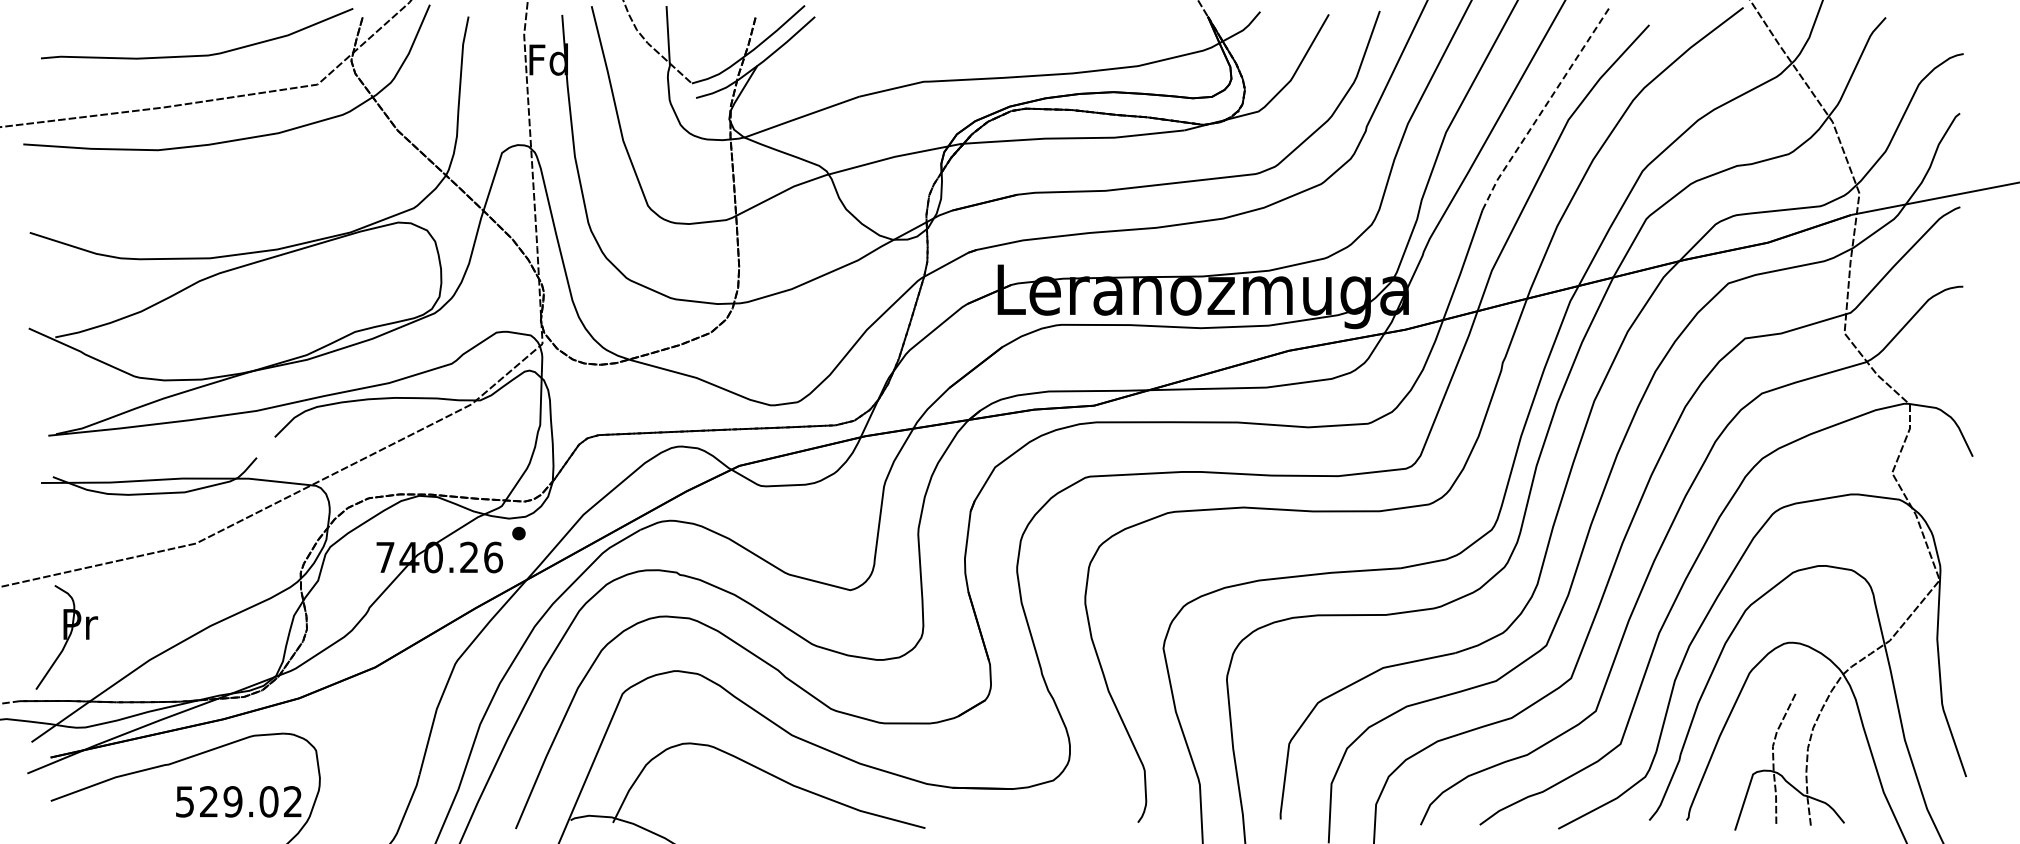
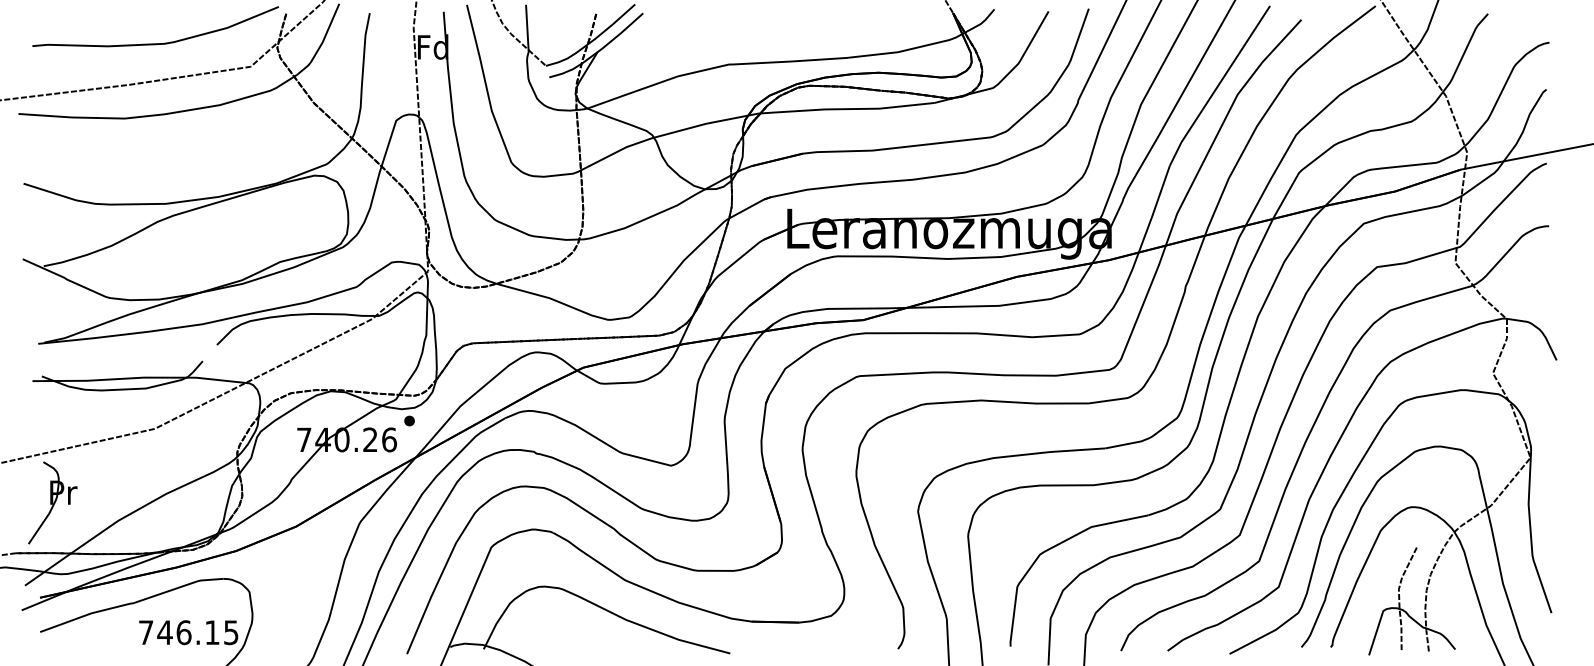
line: (1544, 108) -> (1218, 85), dashed -> solid
text: (238, 801) -> (188, 632), 529.02 -> 746.15

